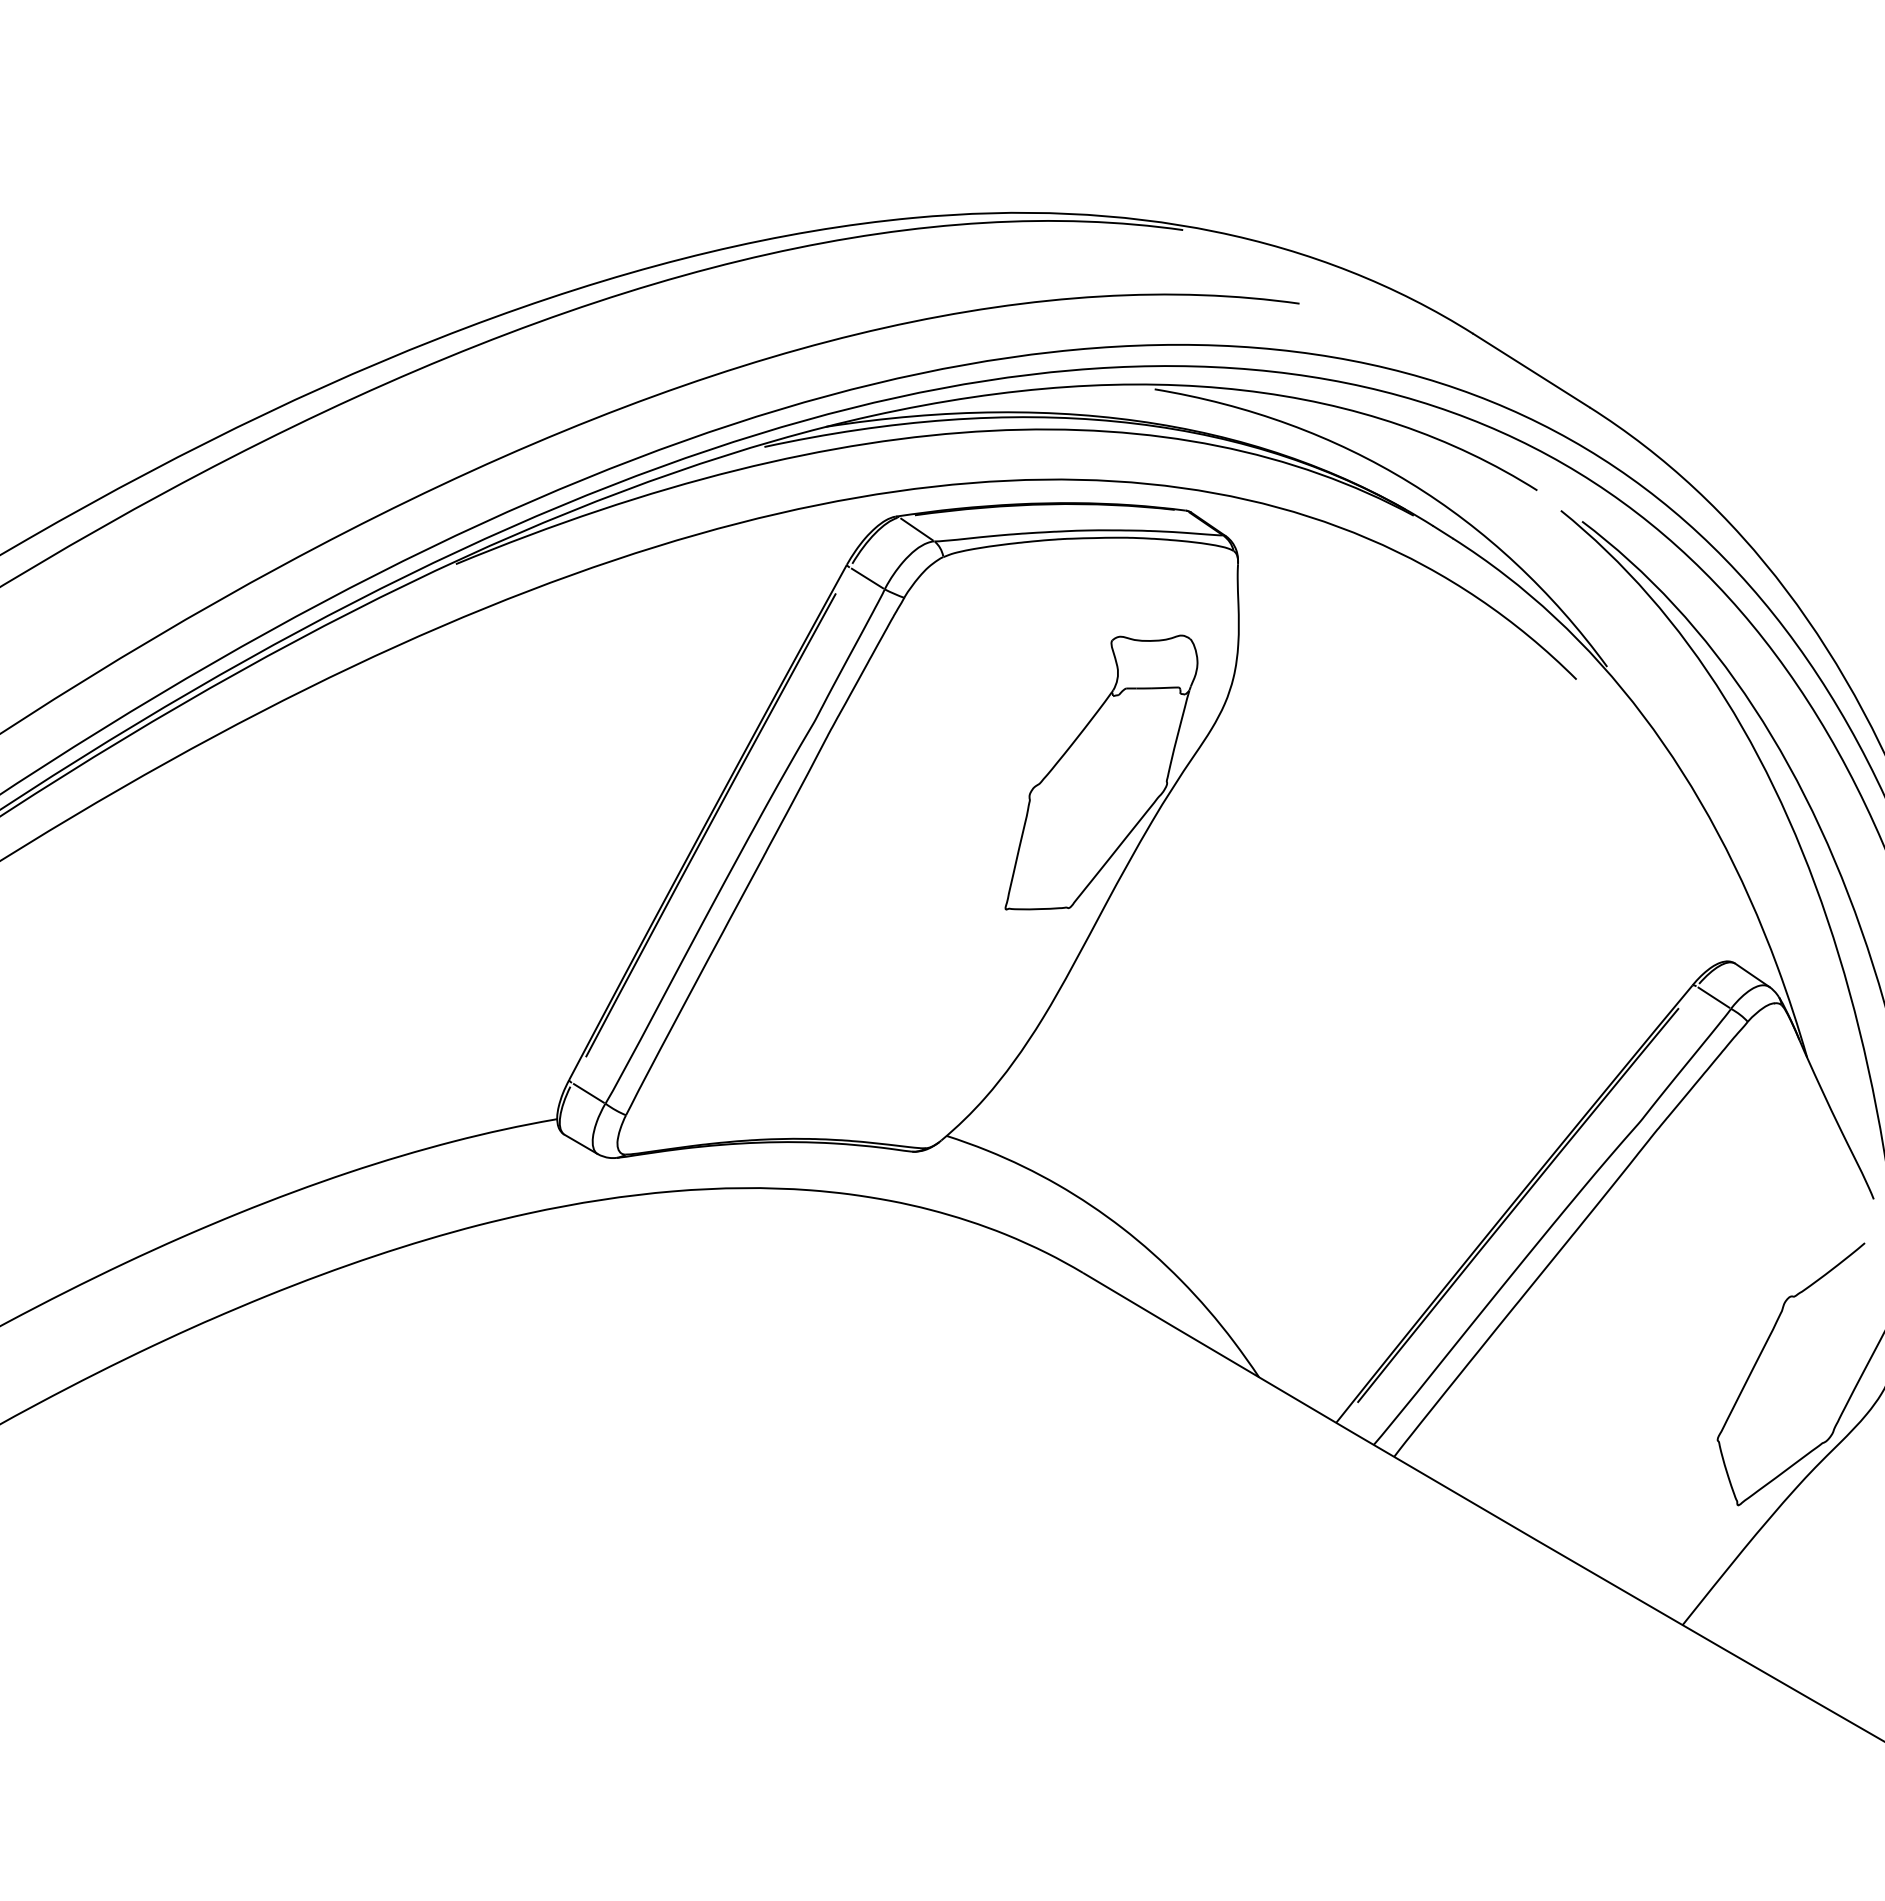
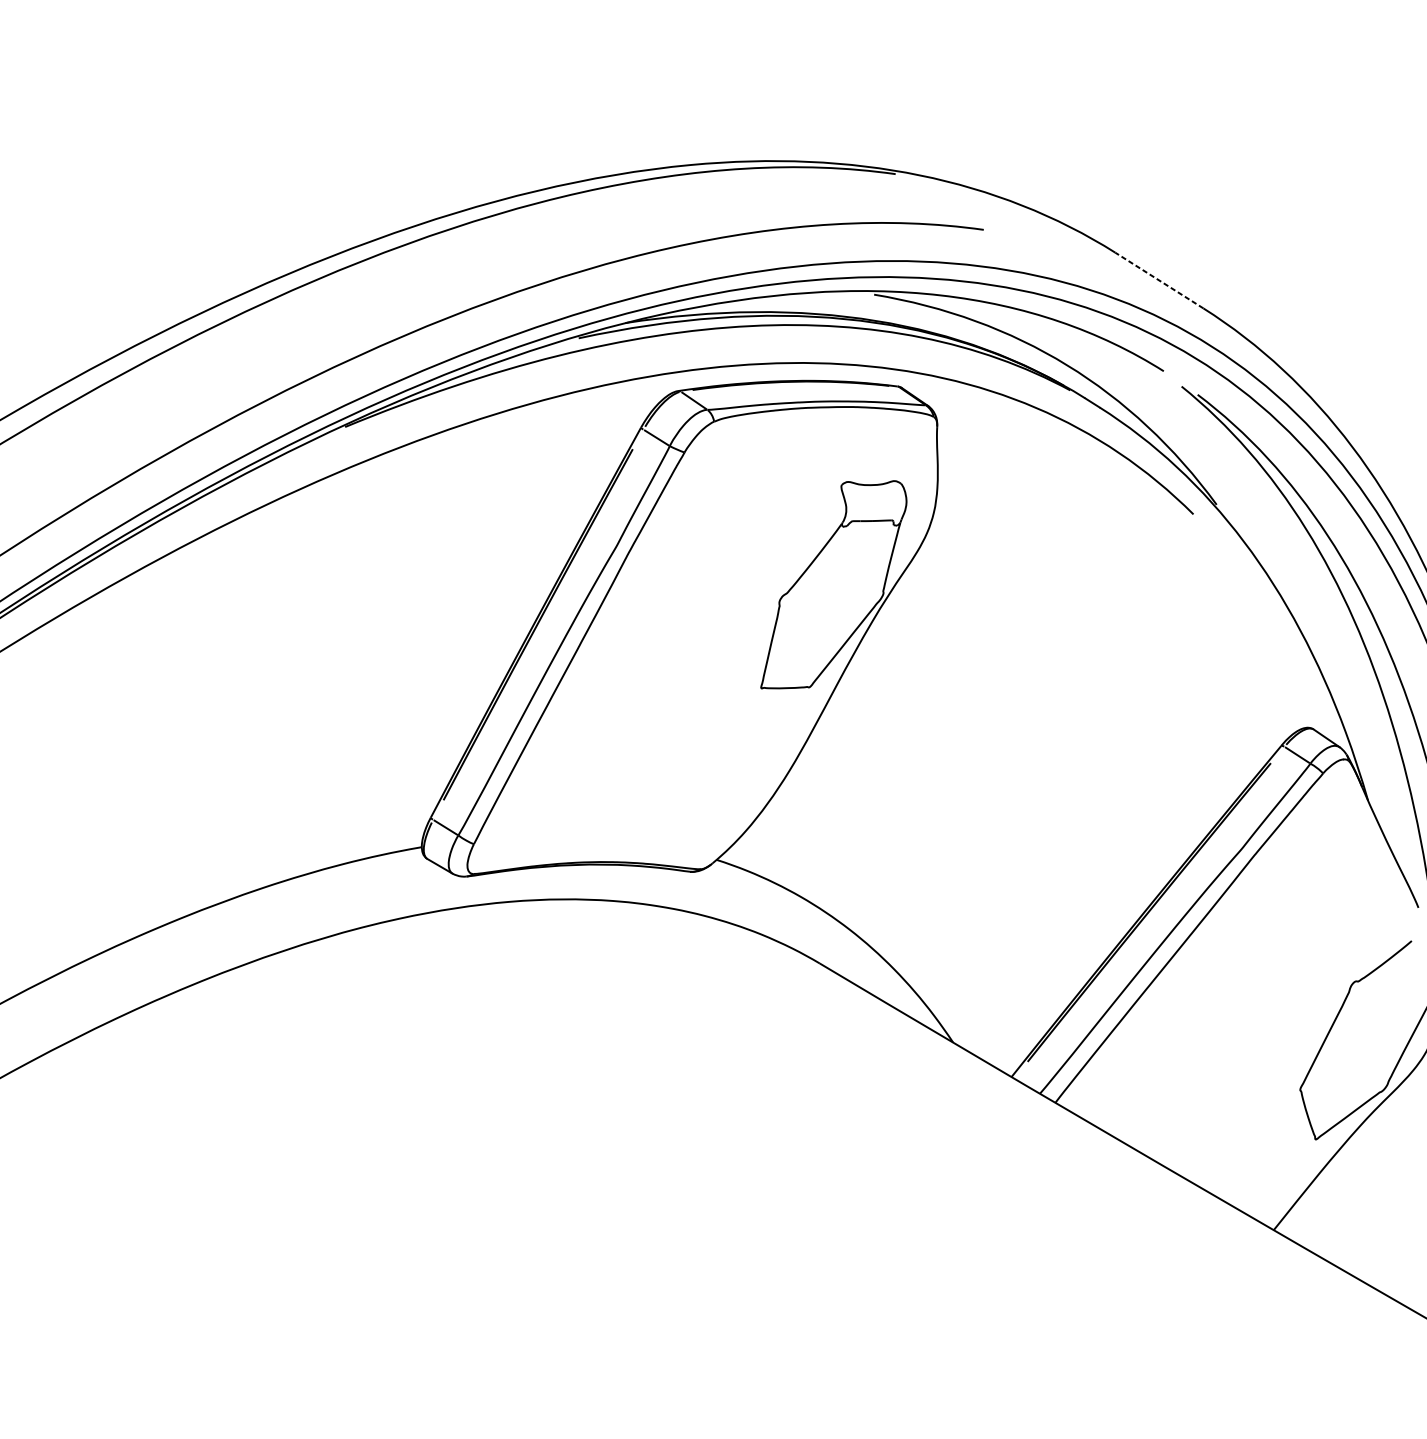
line: (1531, 370) -> (1159, 280), solid -> dashed

